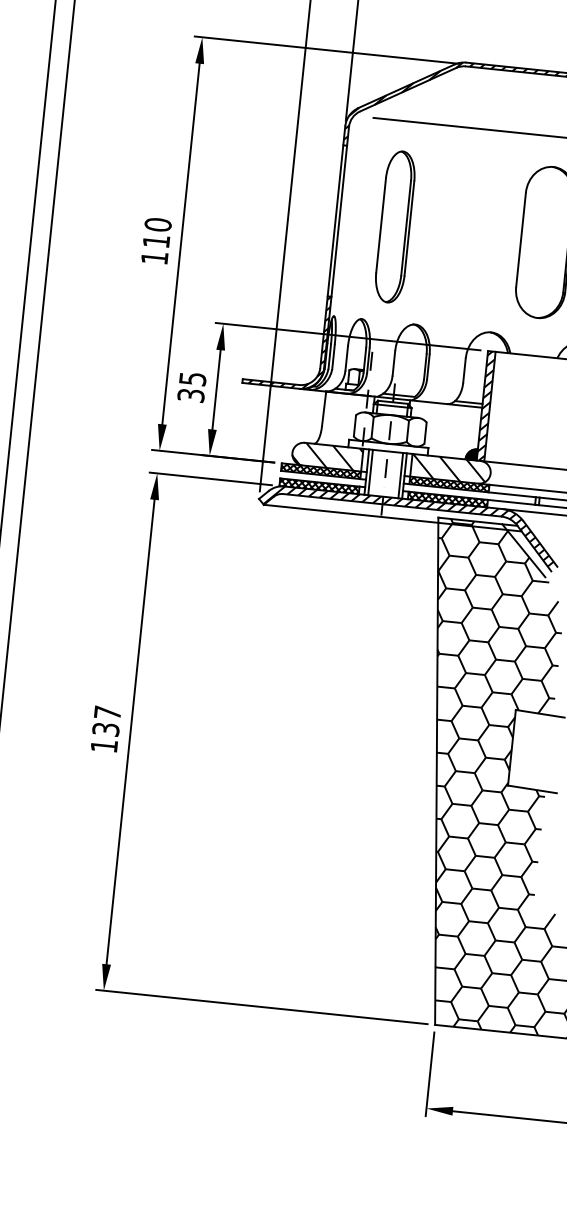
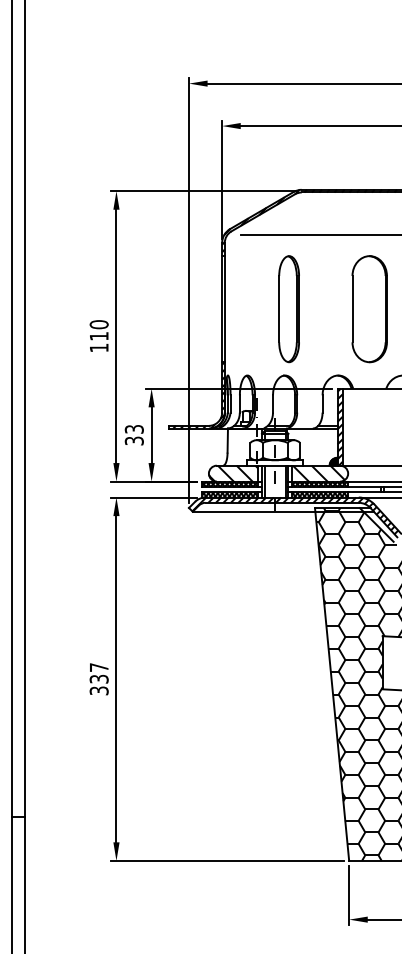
part: (394, 227) -> (288, 309), moved
text: (191, 379) -> (133, 429), 35 -> 33
text: (103, 745) -> (98, 690), 137 -> 337

